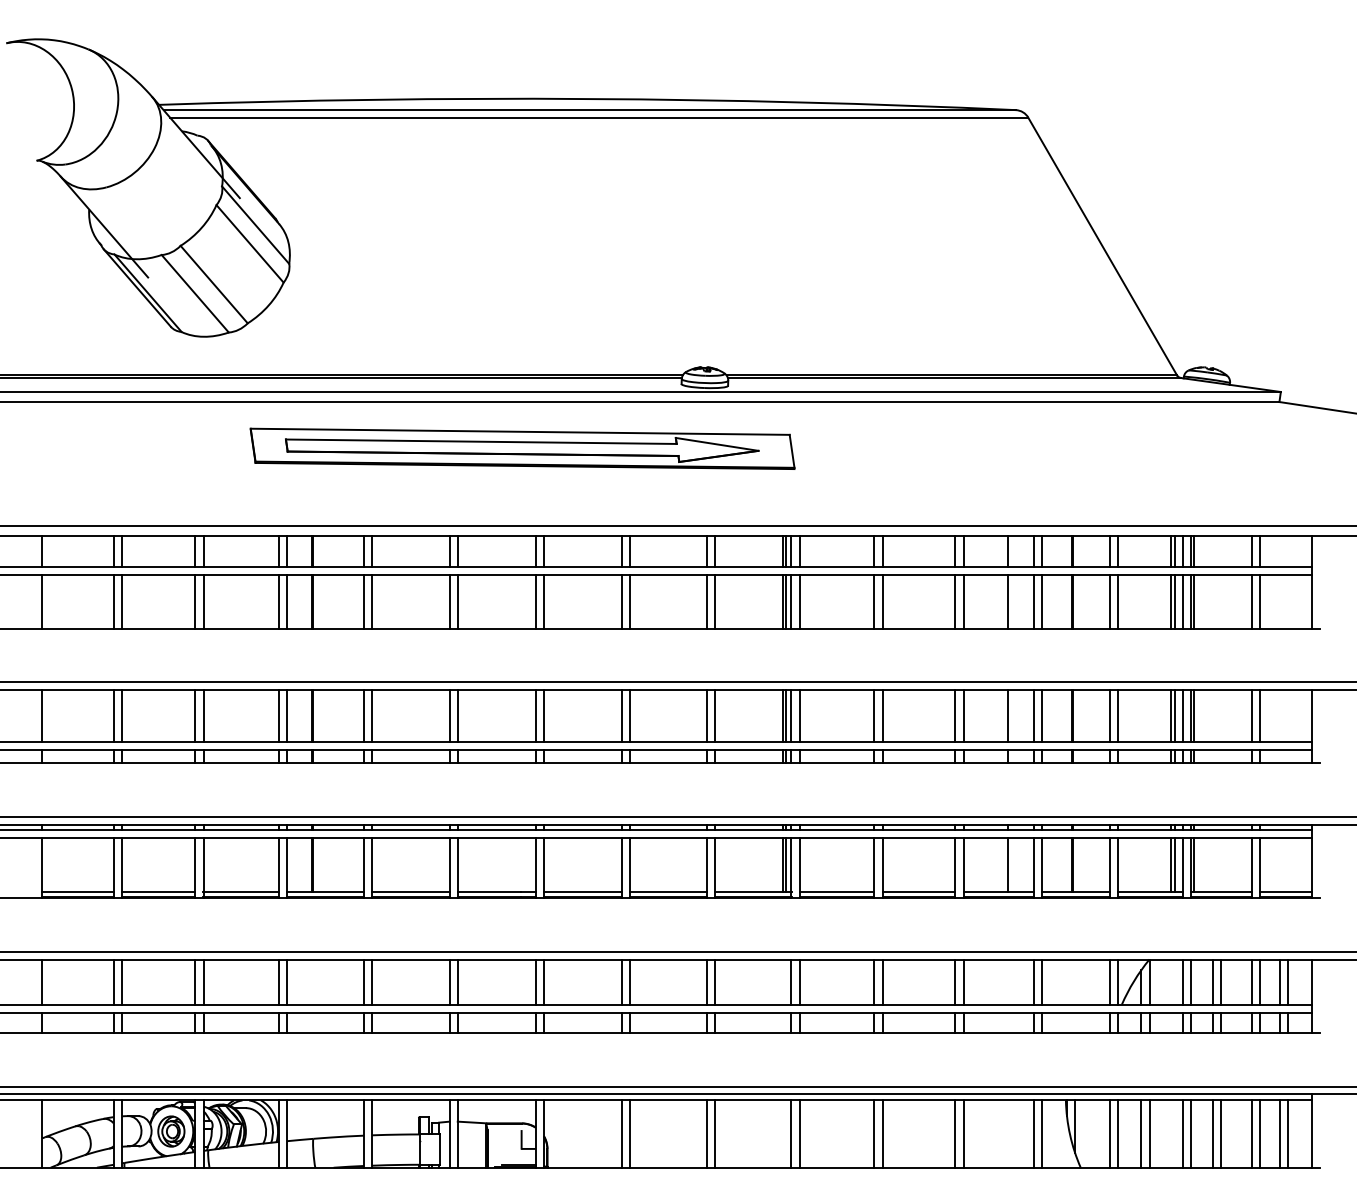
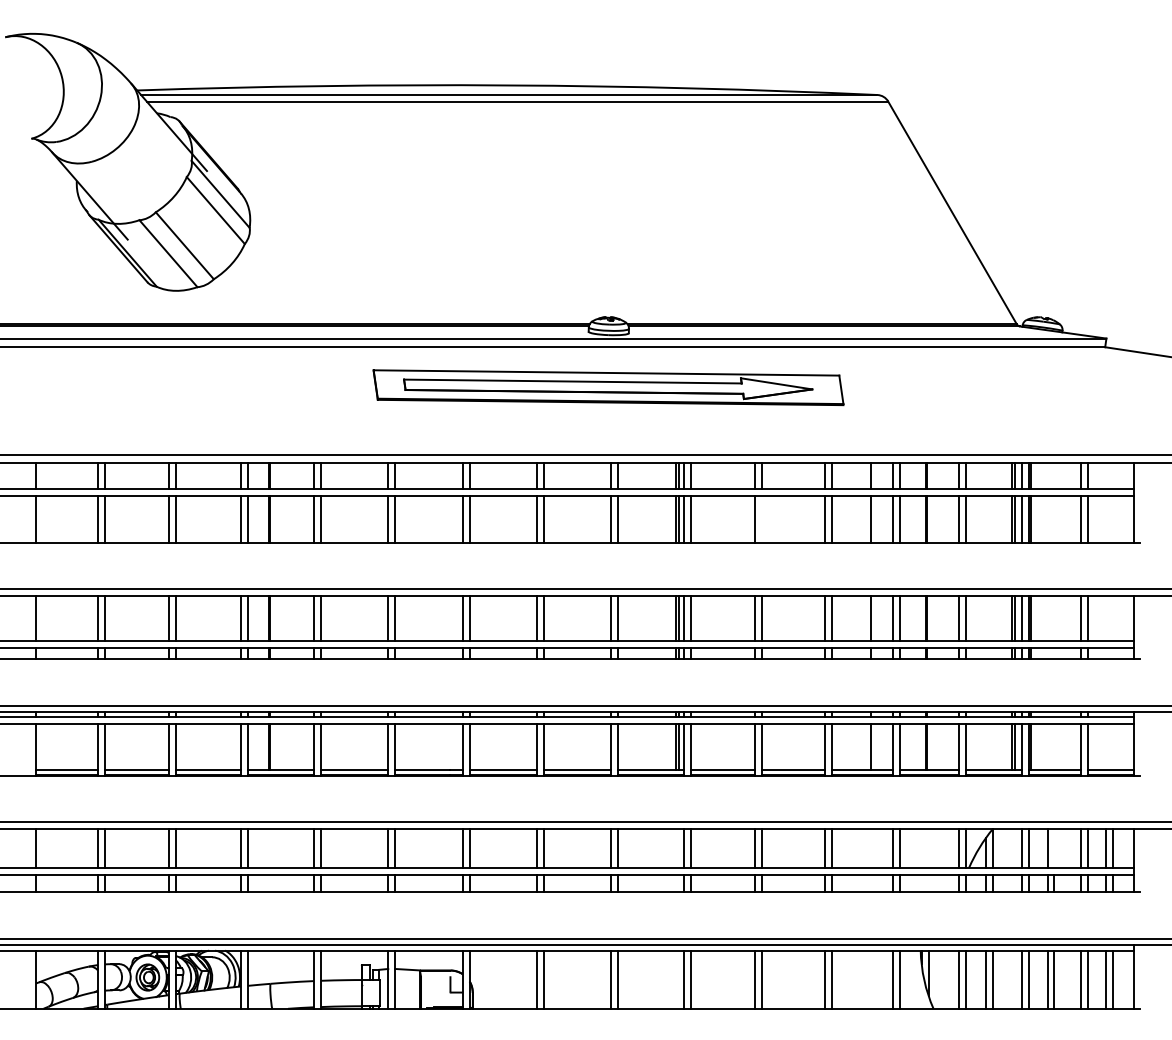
part: (522, 448) -> (608, 387), moved
line: (882, 601) -> (762, 519), removed
line: (1220, 981) -> (1054, 847), removed

